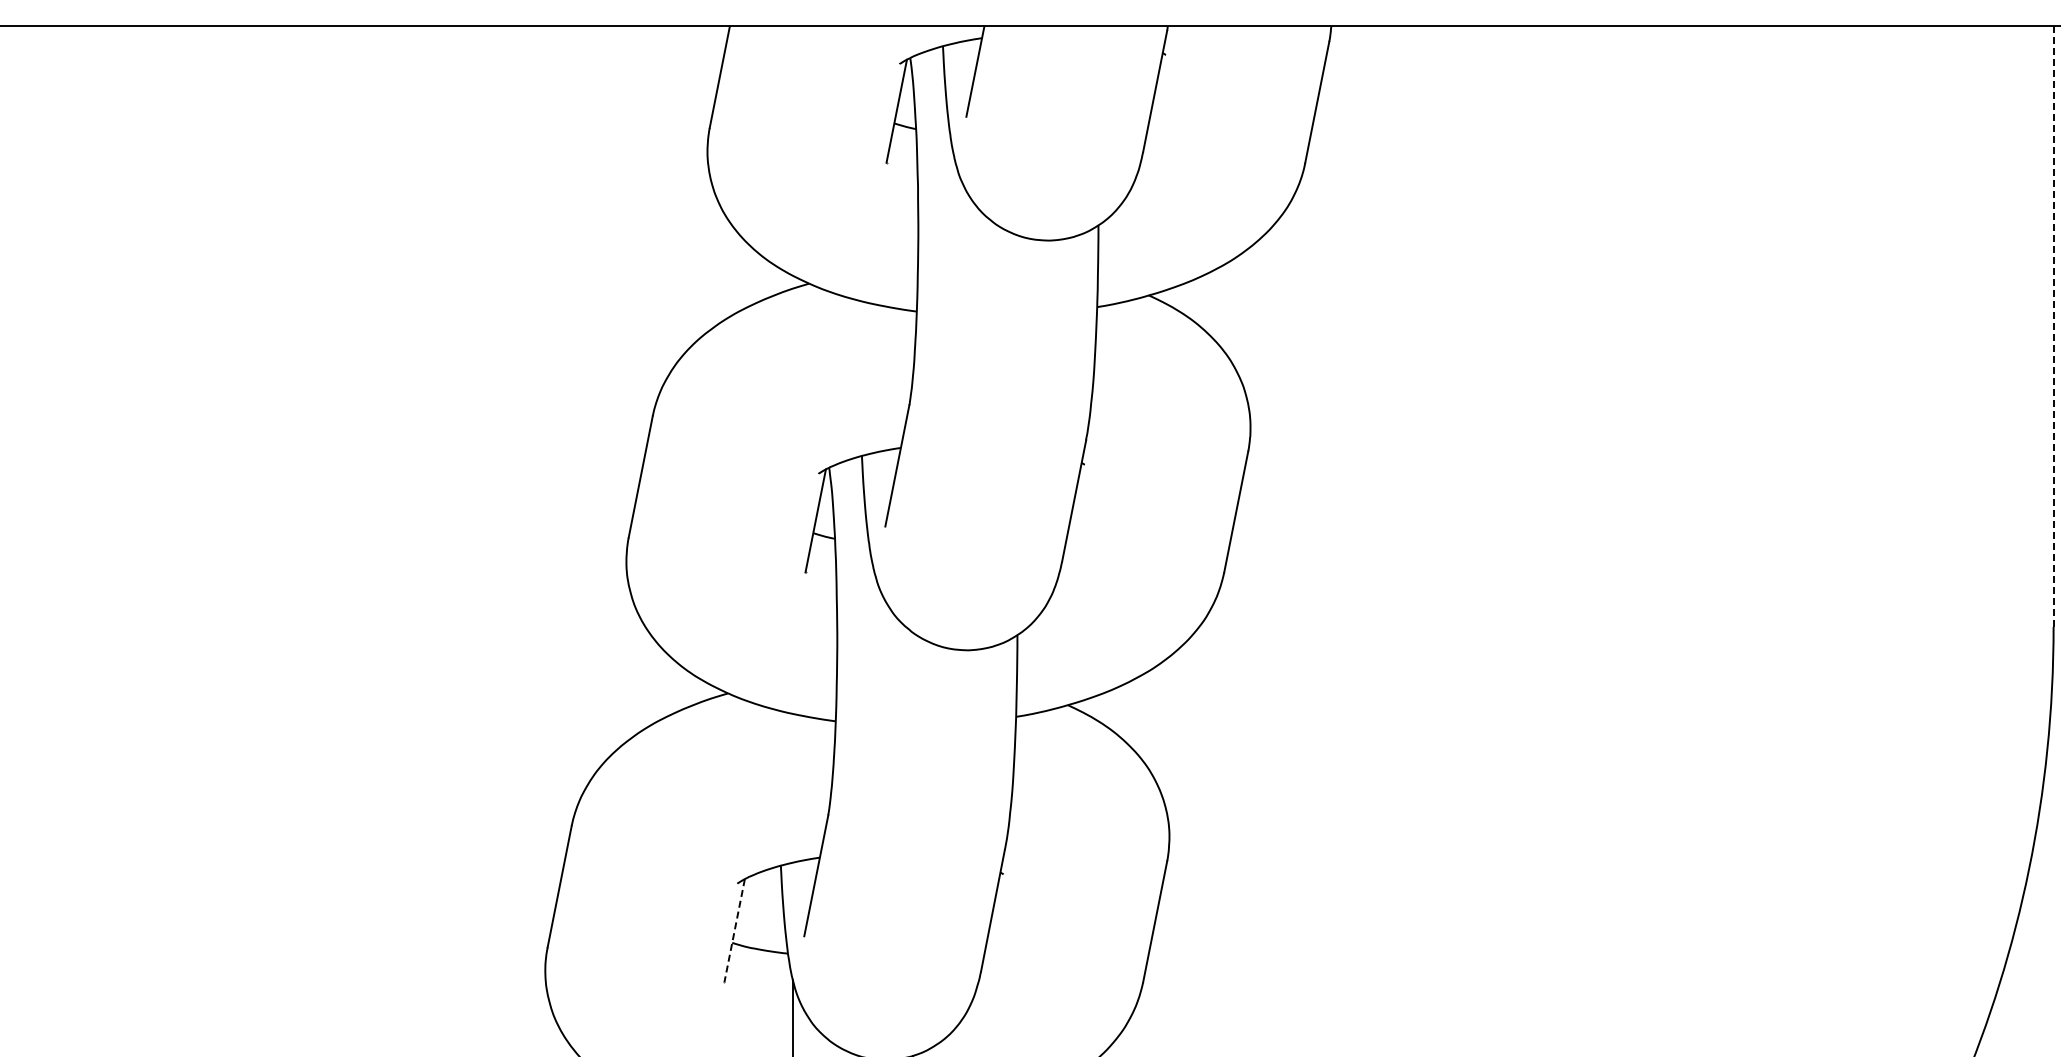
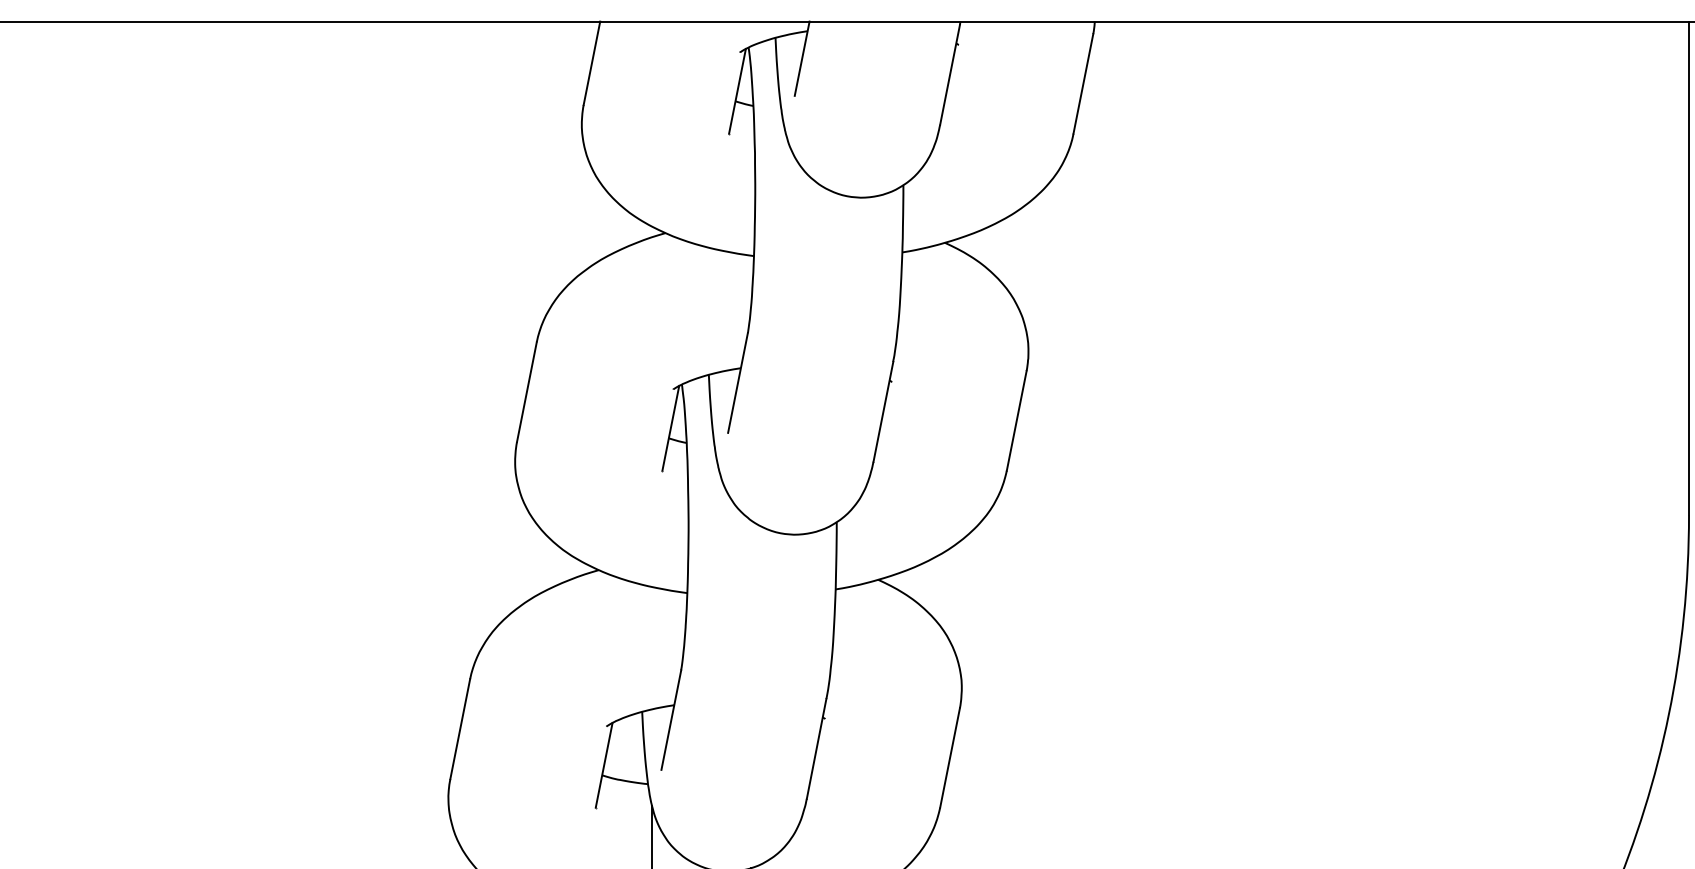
line: (2053, 326) -> (1688, 268), dashed -> solid
line: (734, 931) -> (604, 765), dashed -> solid

